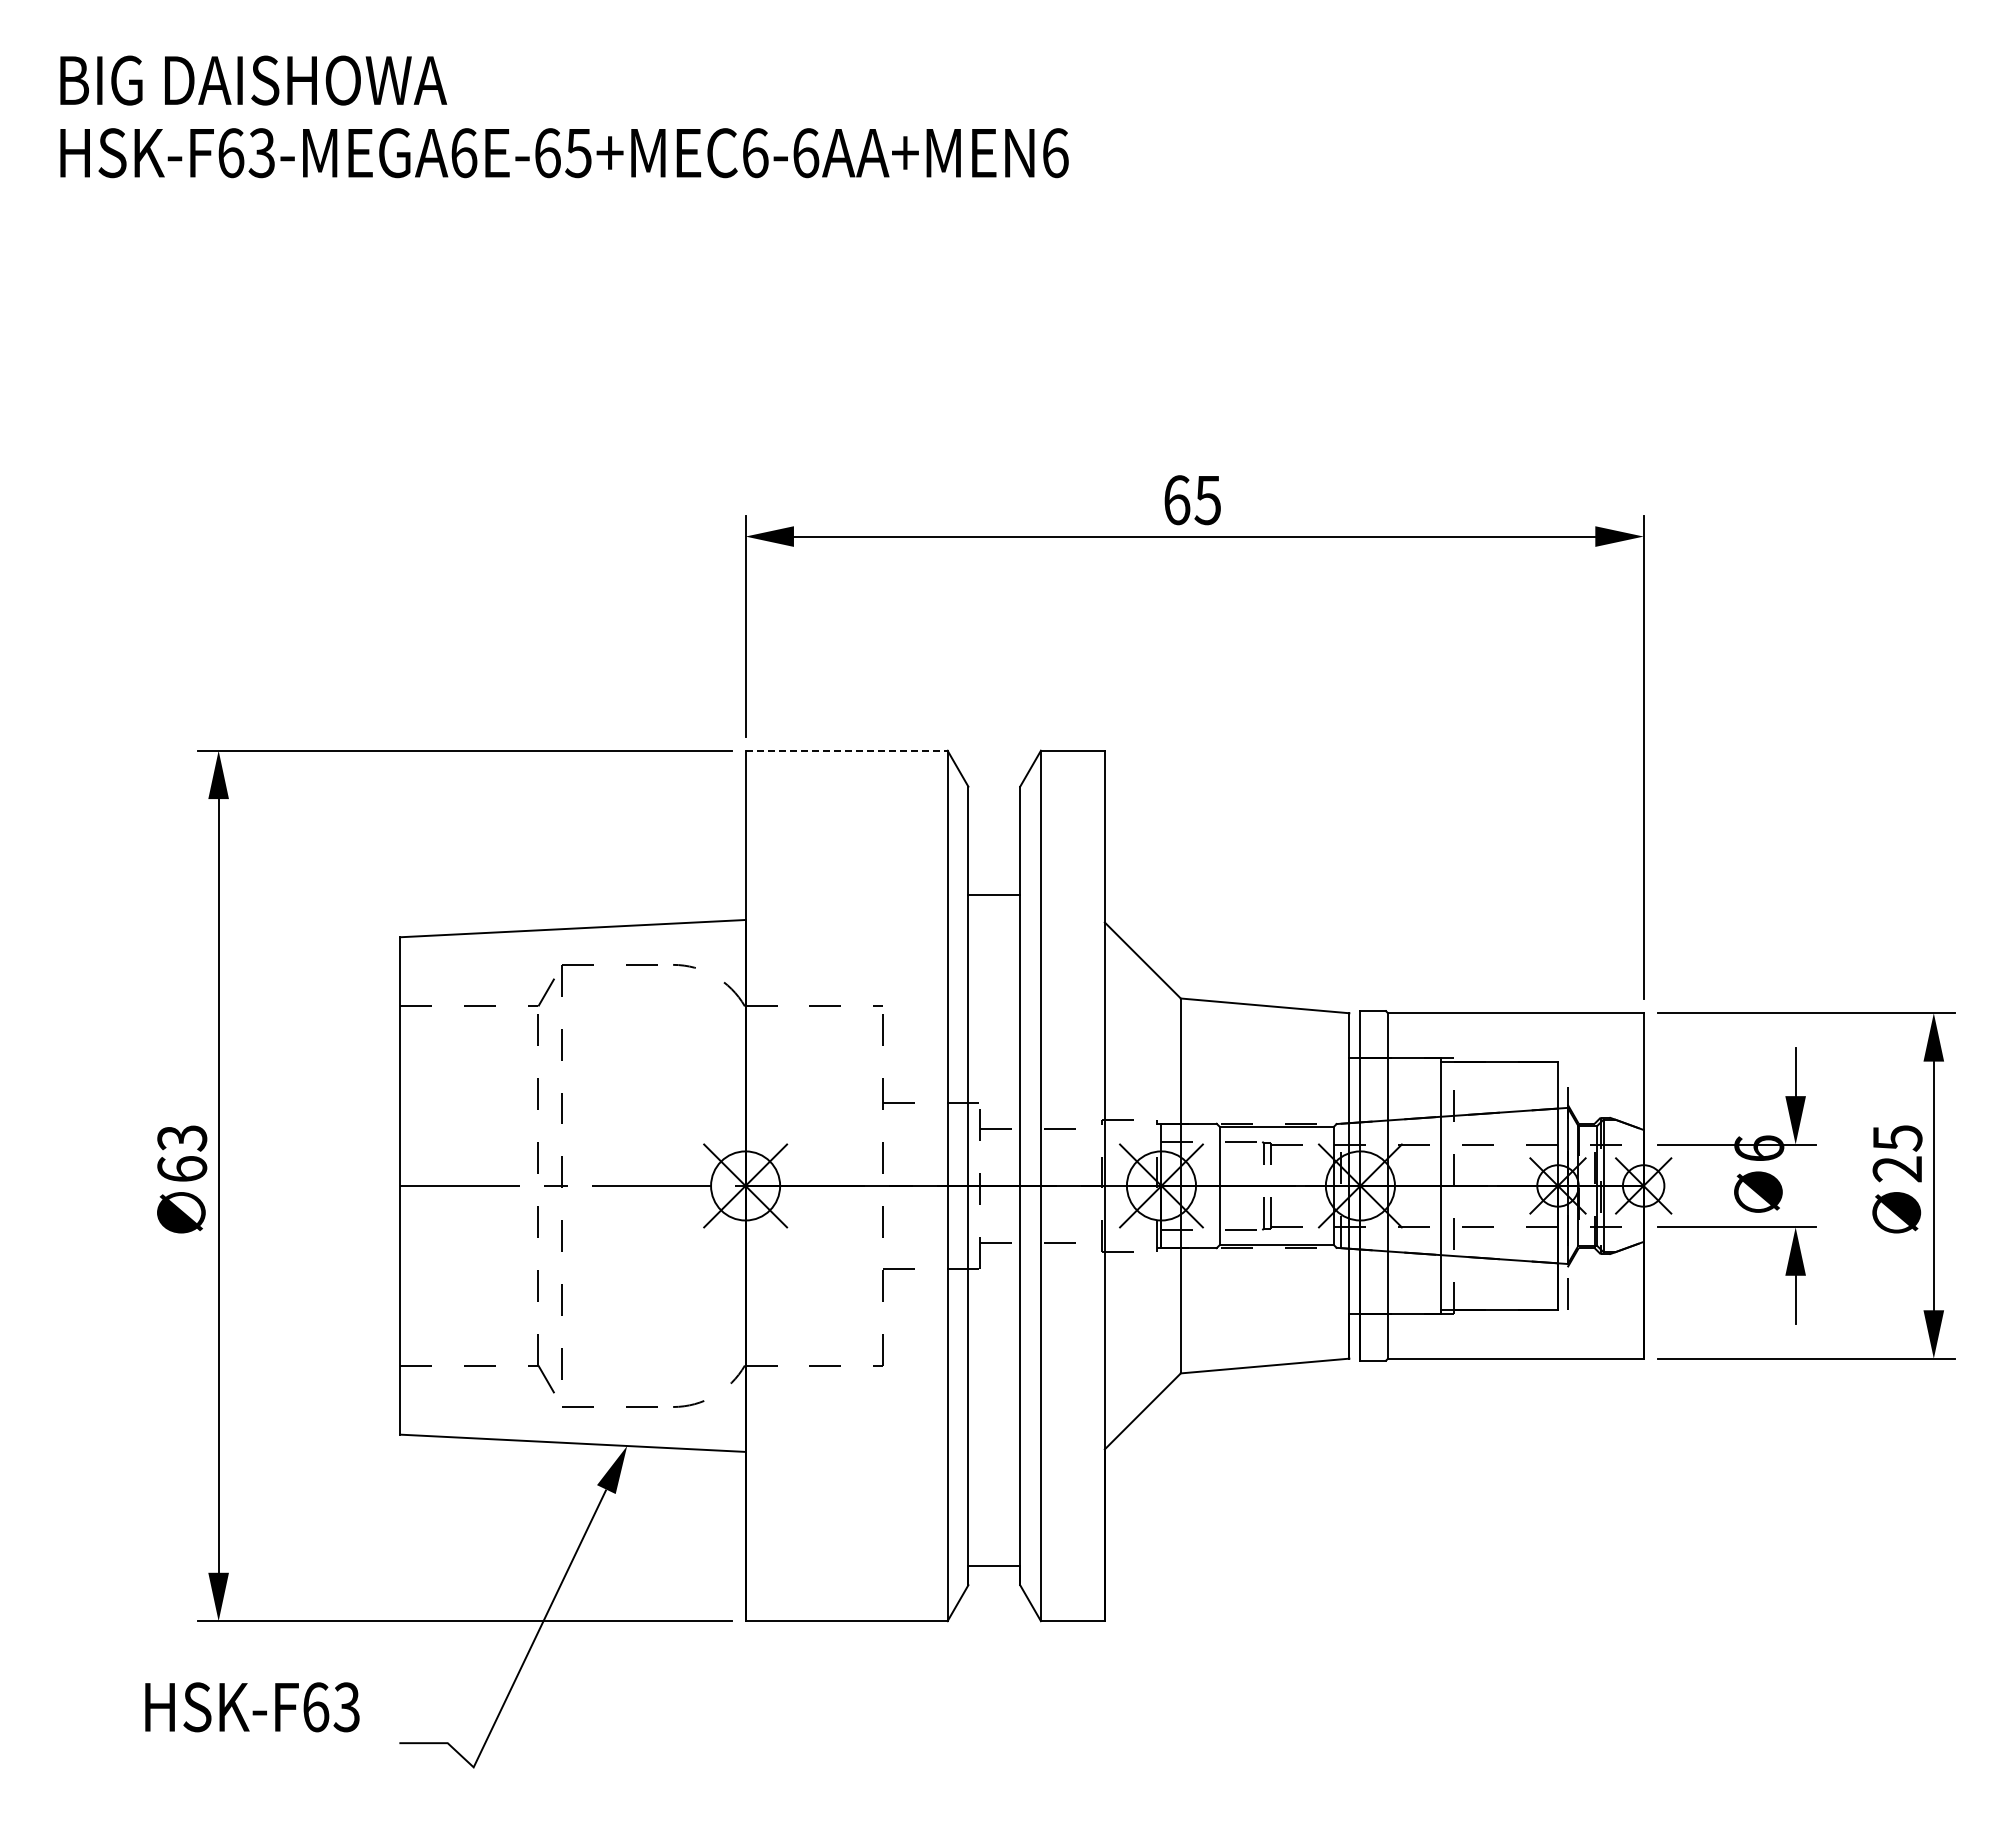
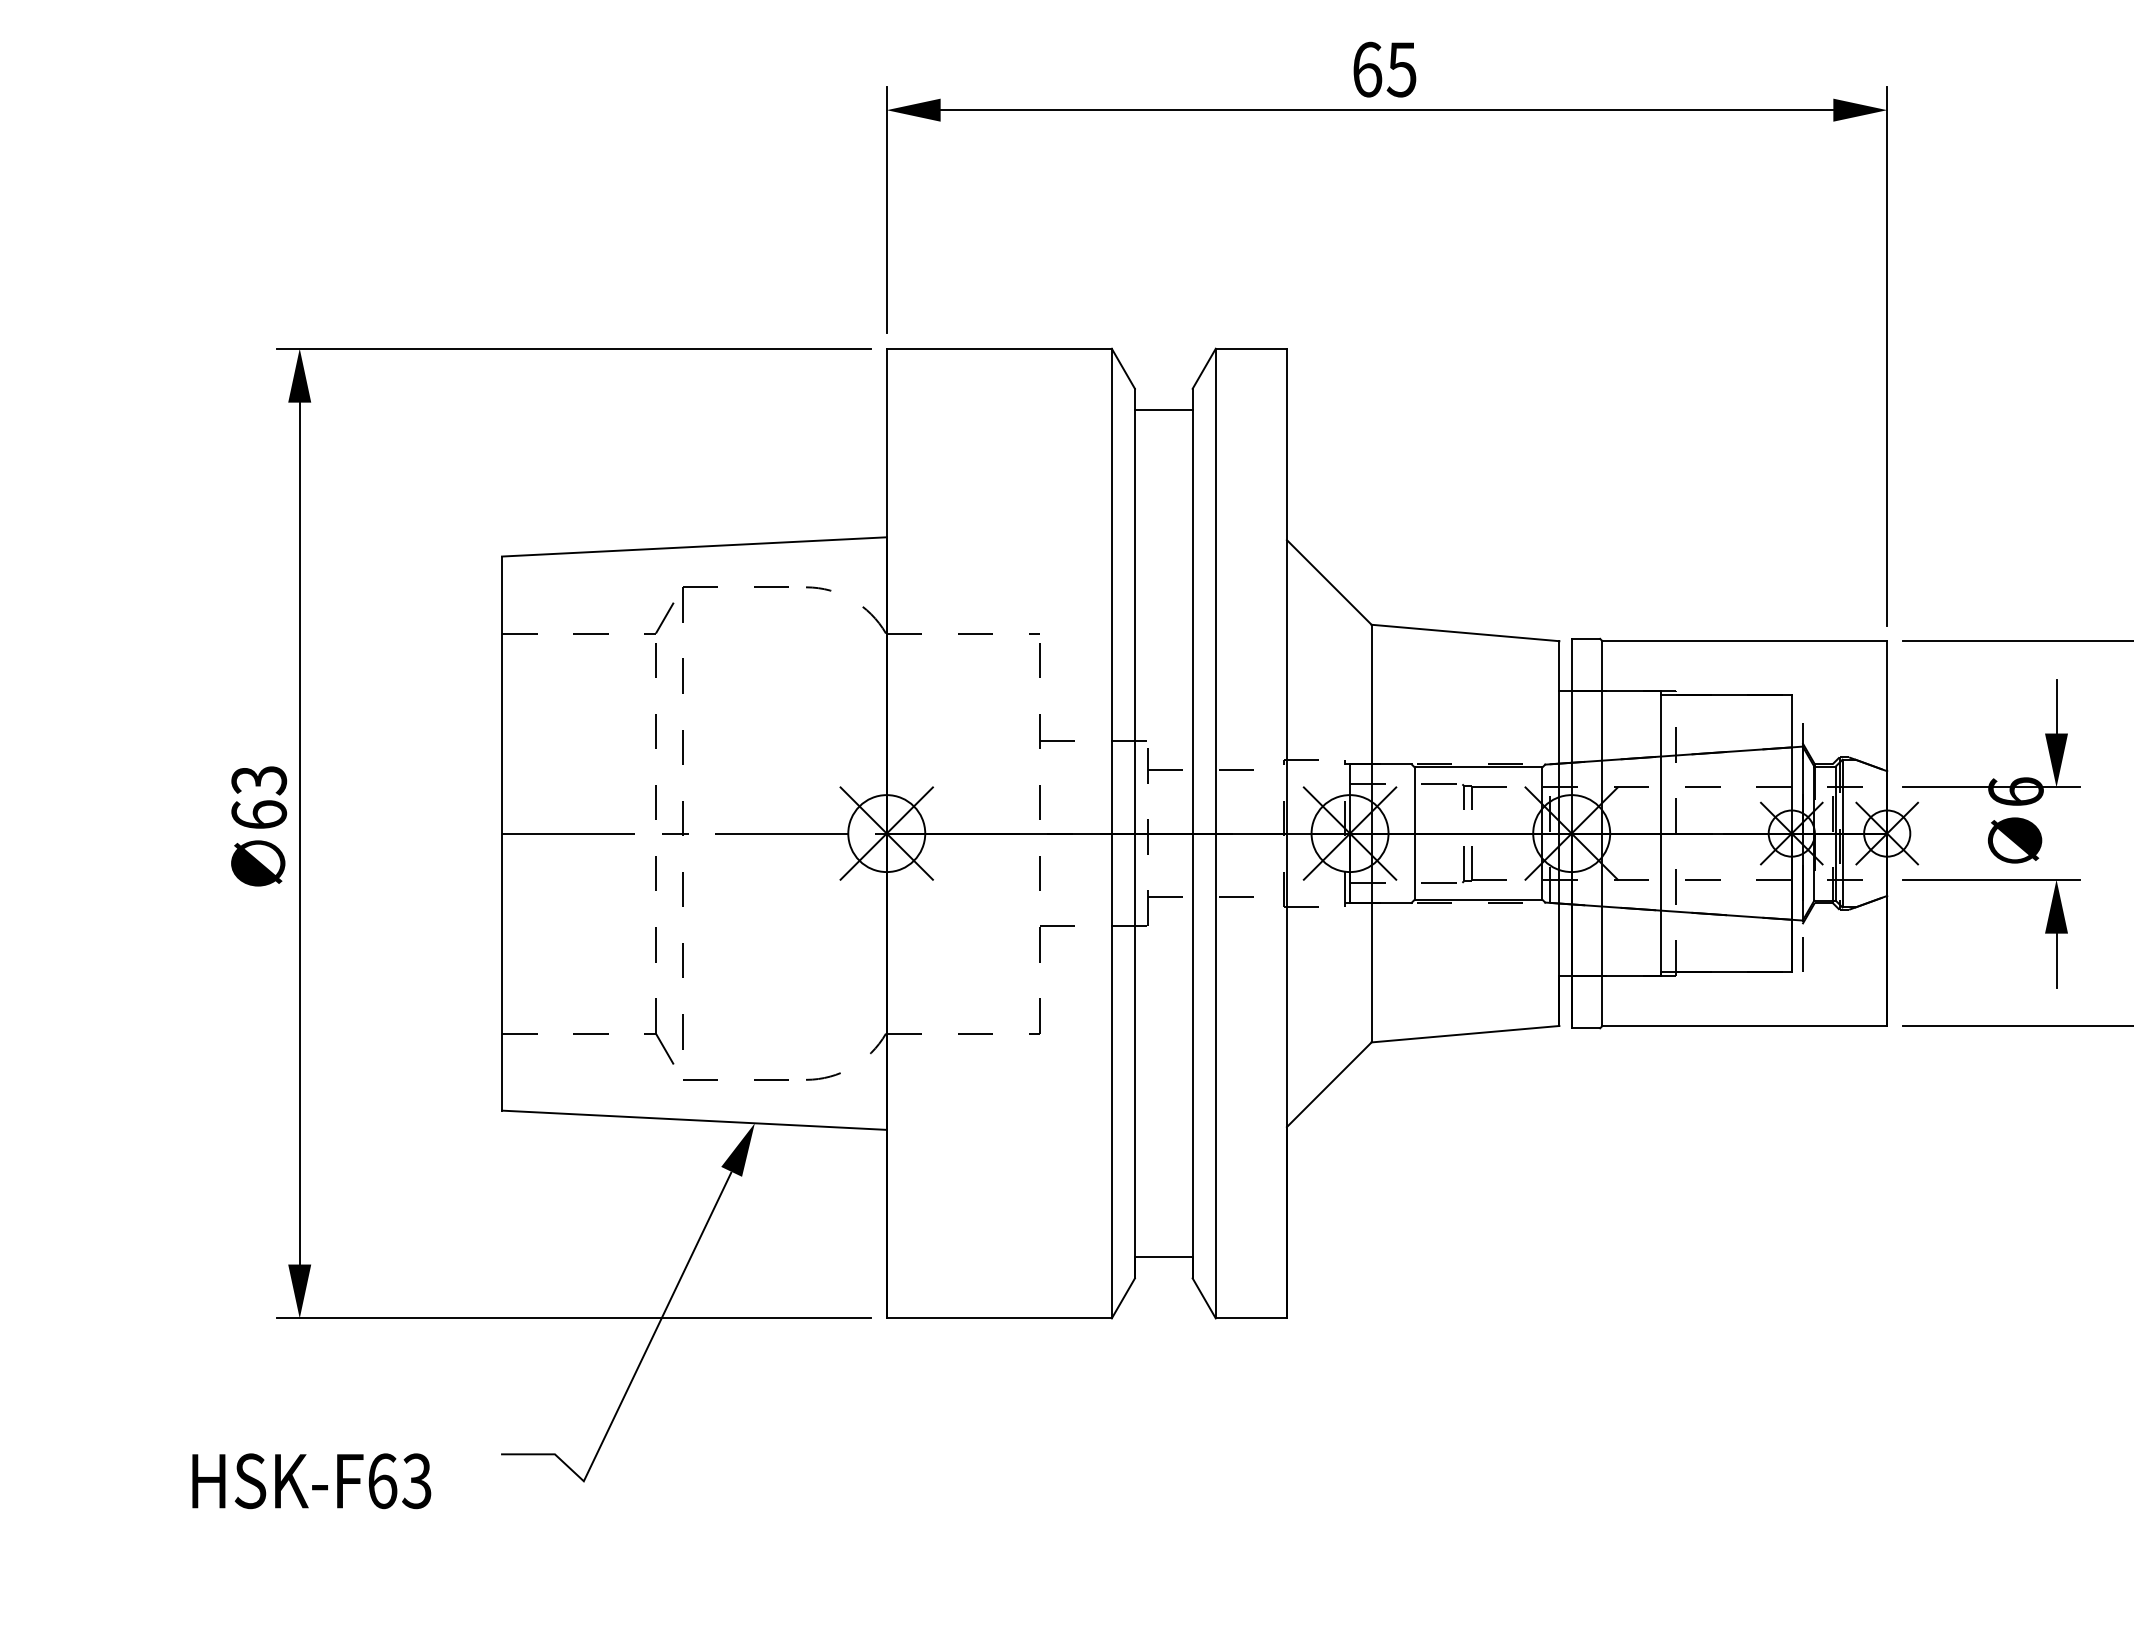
line: (847, 750) -> (1000, 348), dashed -> solid
line: (994, 895) -> (1164, 410), moved
text: (252, 1707) -> (311, 1481), moved

